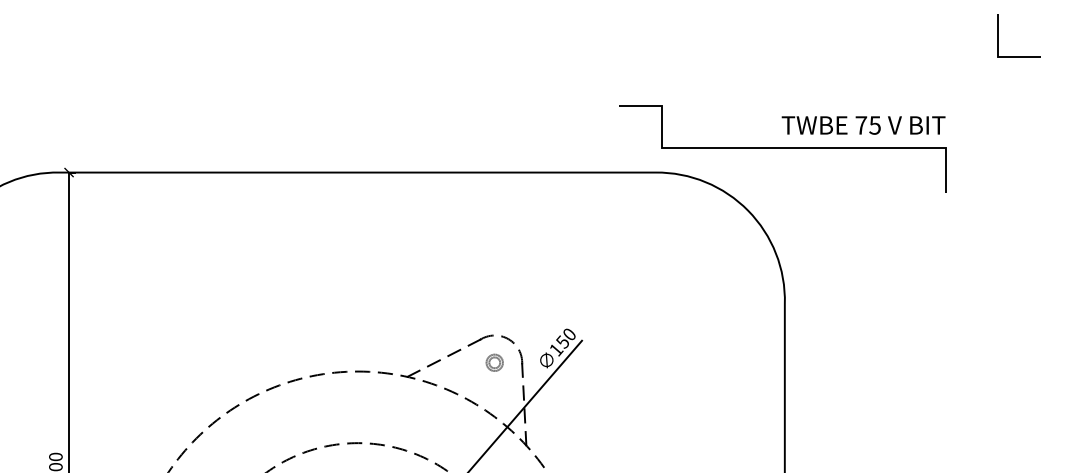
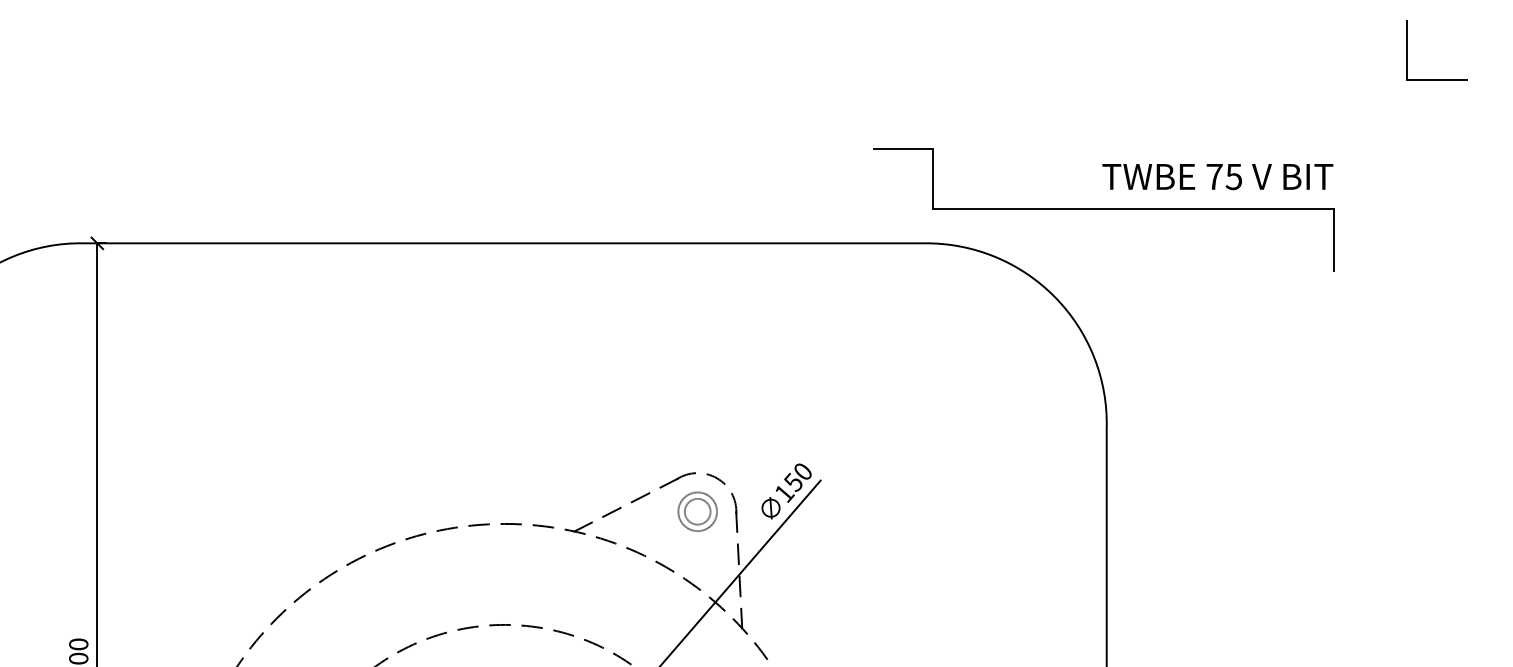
part: (494, 362) -> (697, 511), size x1.67

